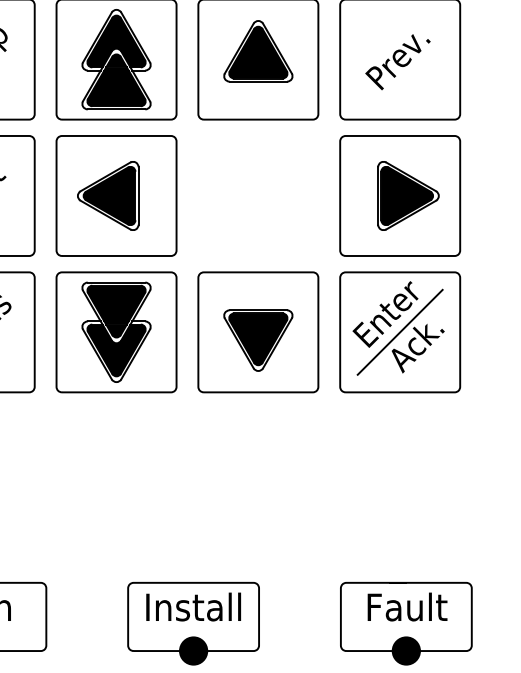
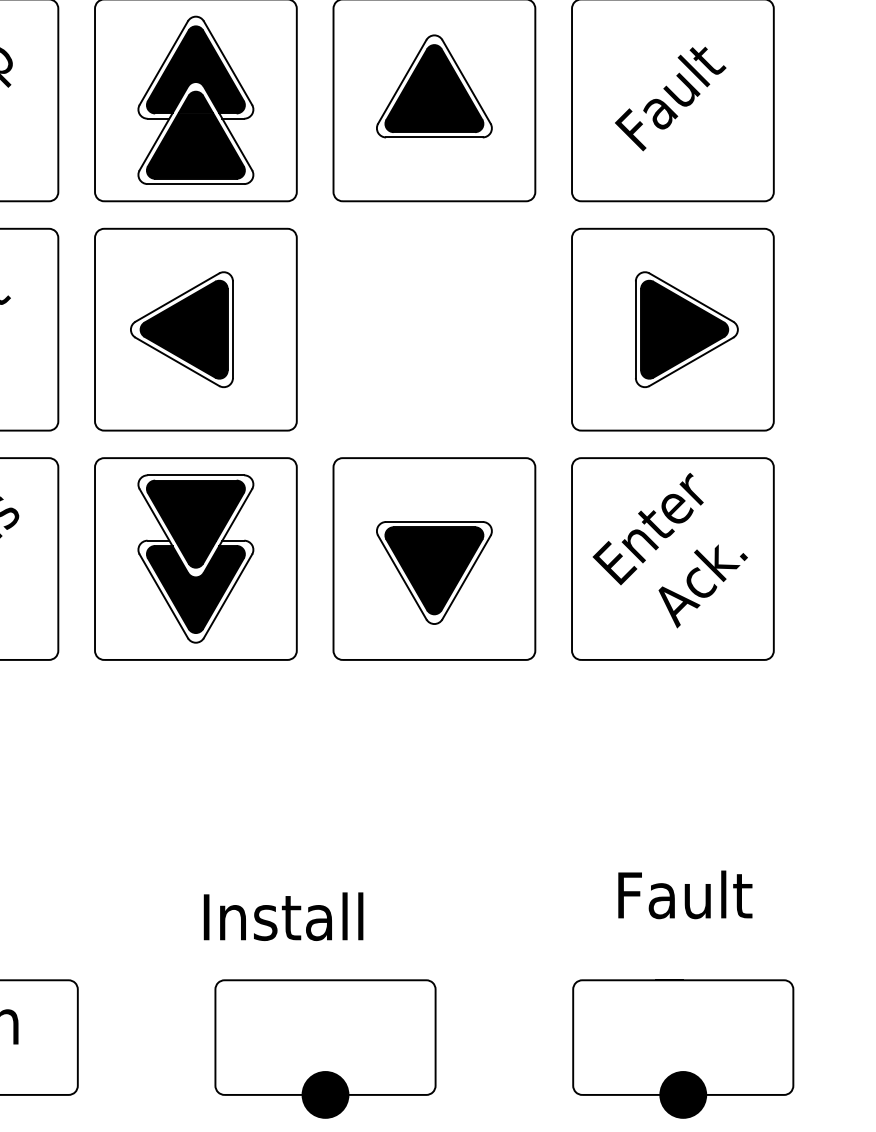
text: (398, 58) -> (670, 98), Prev. -> Fault
line: (399, 331) -> (671, 557), removed
text: (193, 606) -> (283, 915), moved
text: (407, 606) -> (685, 893), moved

